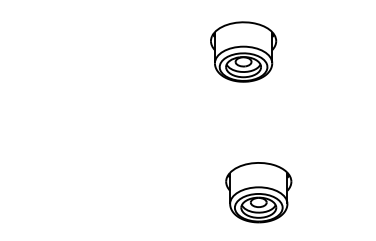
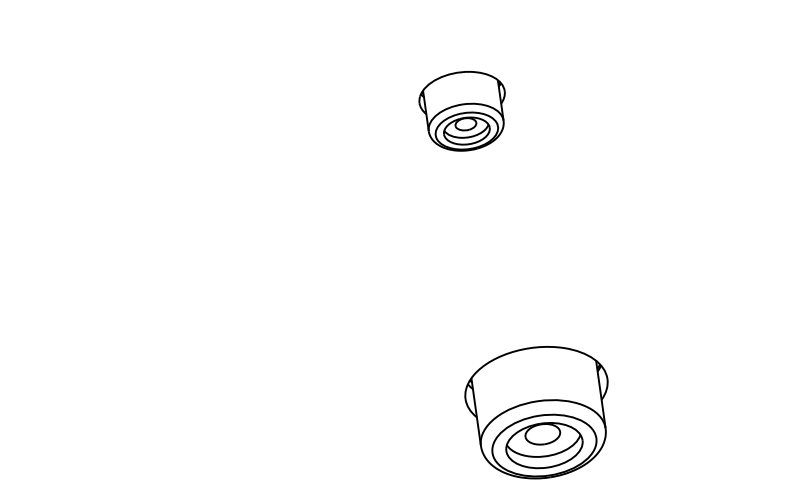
part: (243, 51) -> (463, 110), size x0.6

